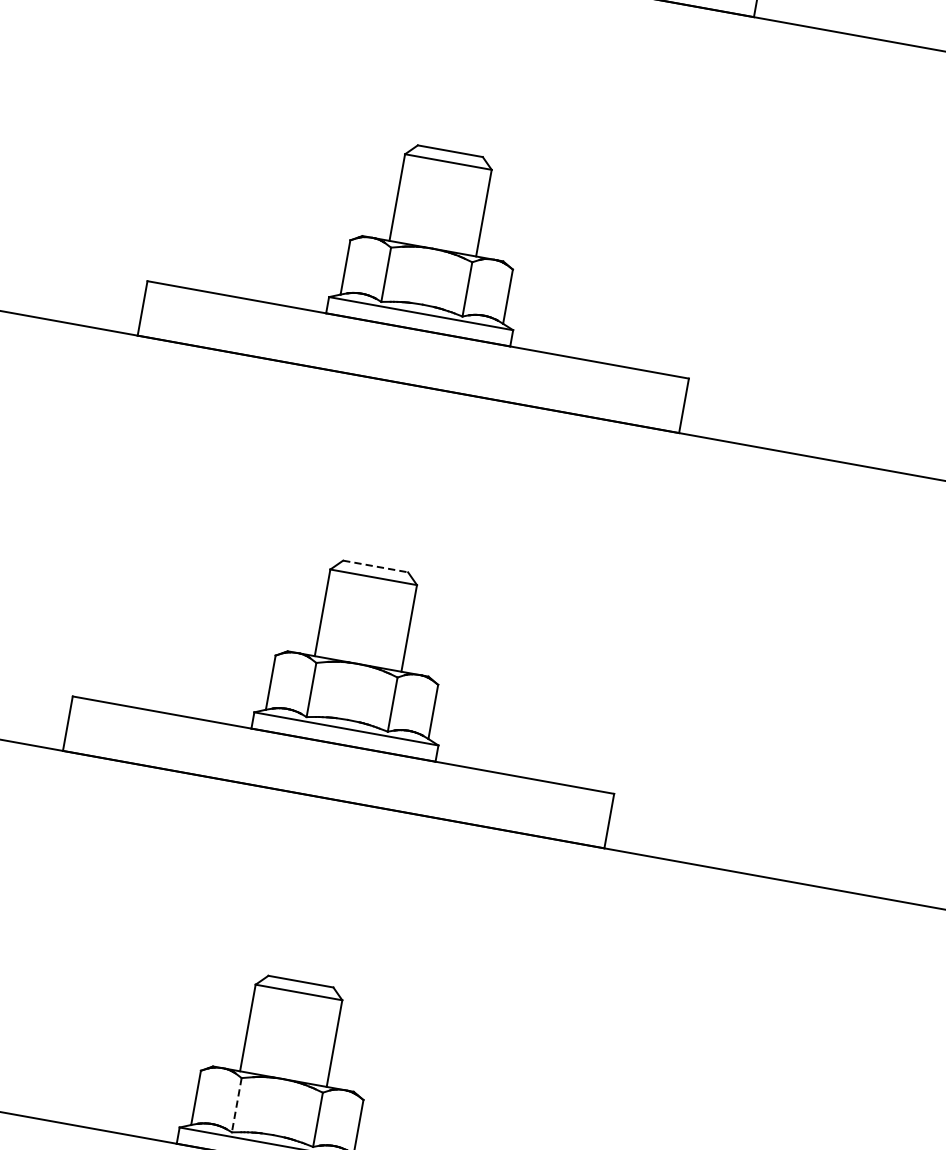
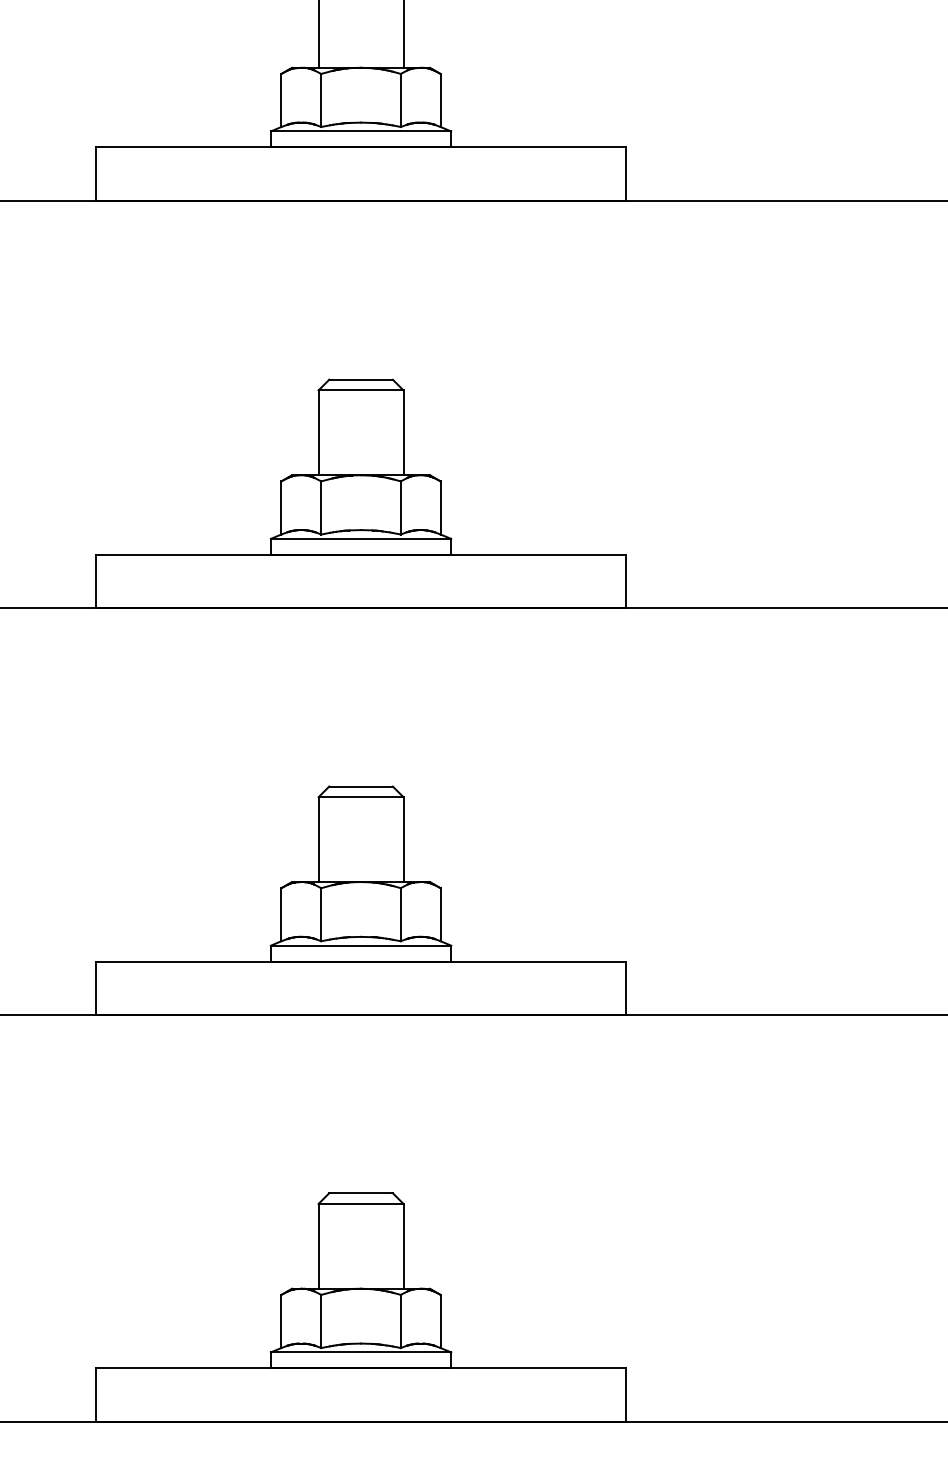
line: (376, 566) -> (361, 786), dashed -> solid
line: (237, 1105) -> (321, 1321), dashed -> solid

